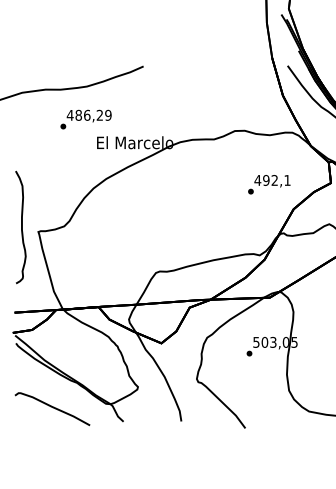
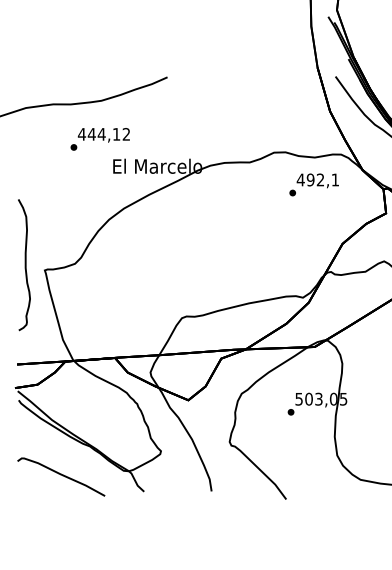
text: (93, 114) -> (109, 133), 486,29 -> 444,12
text: (269, 184) -> (314, 184), moved

